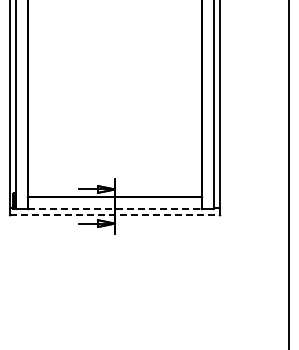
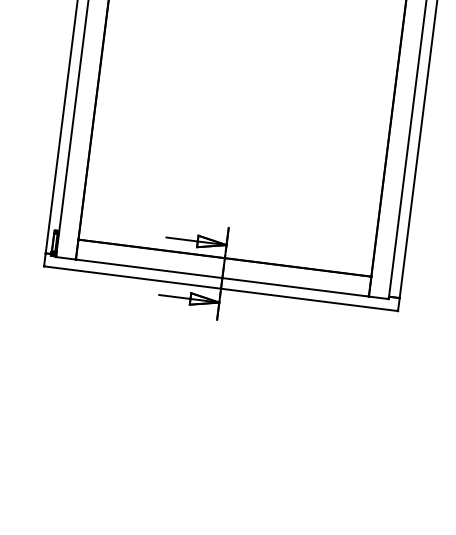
line: (115, 209) -> (223, 278), dashed -> solid
line: (115, 215) -> (221, 289), dashed -> solid

